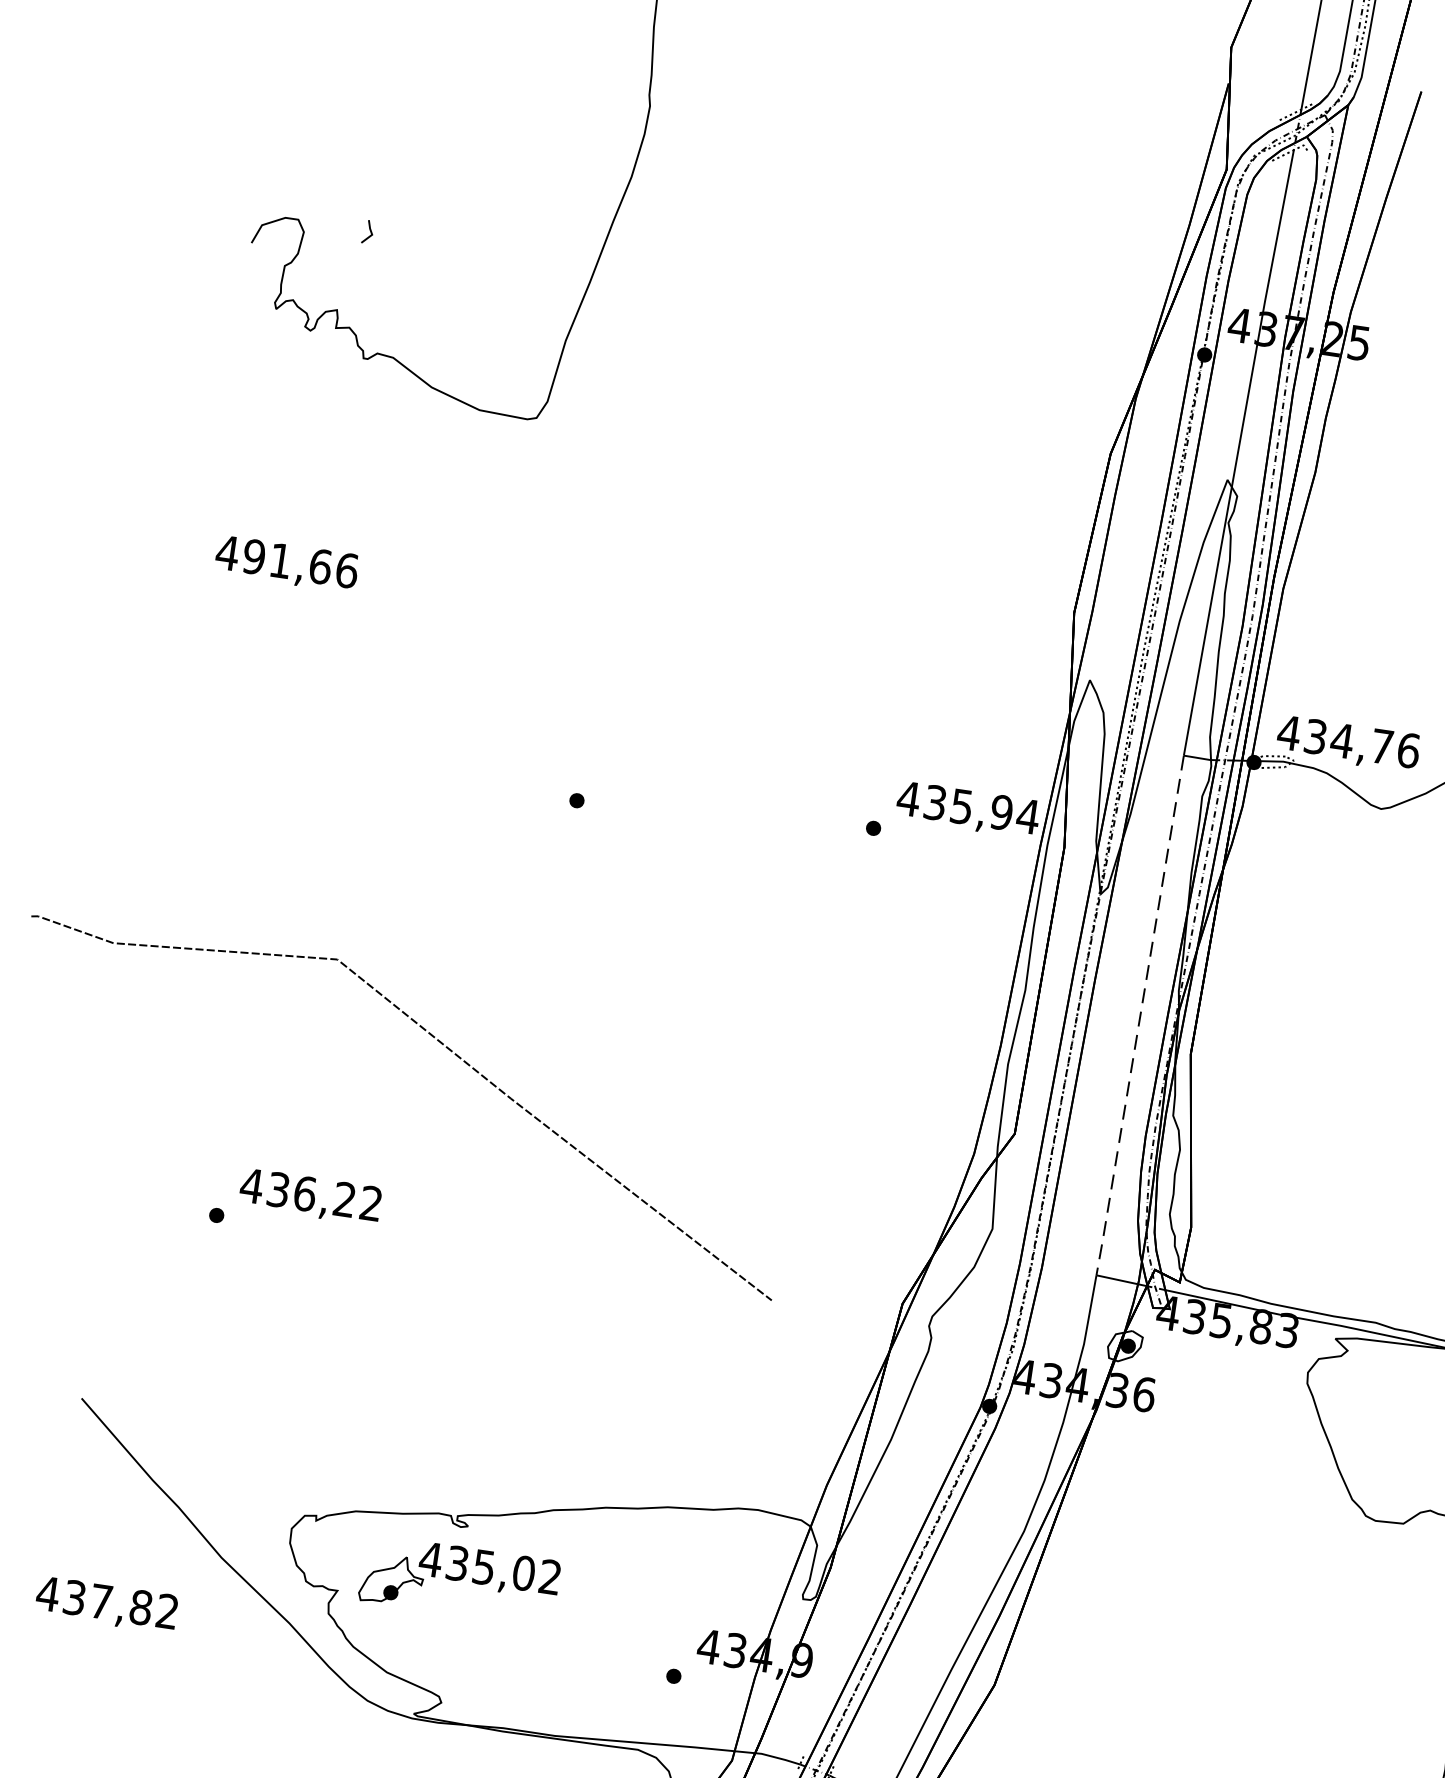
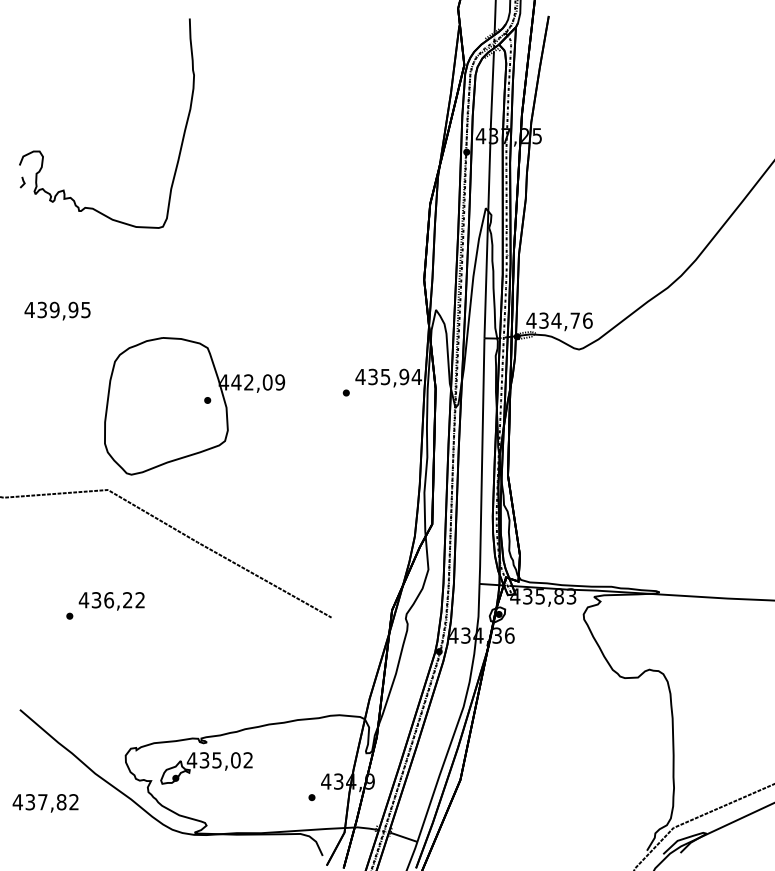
line: (368, 229) -> (22, 181), moved
text: (299, 562) -> (63, 309), 491,66 -> 439,95
part: (547, 809) -> (194, 406), added
line: (1140, 1018) -> (482, 462), dashed -> solid

